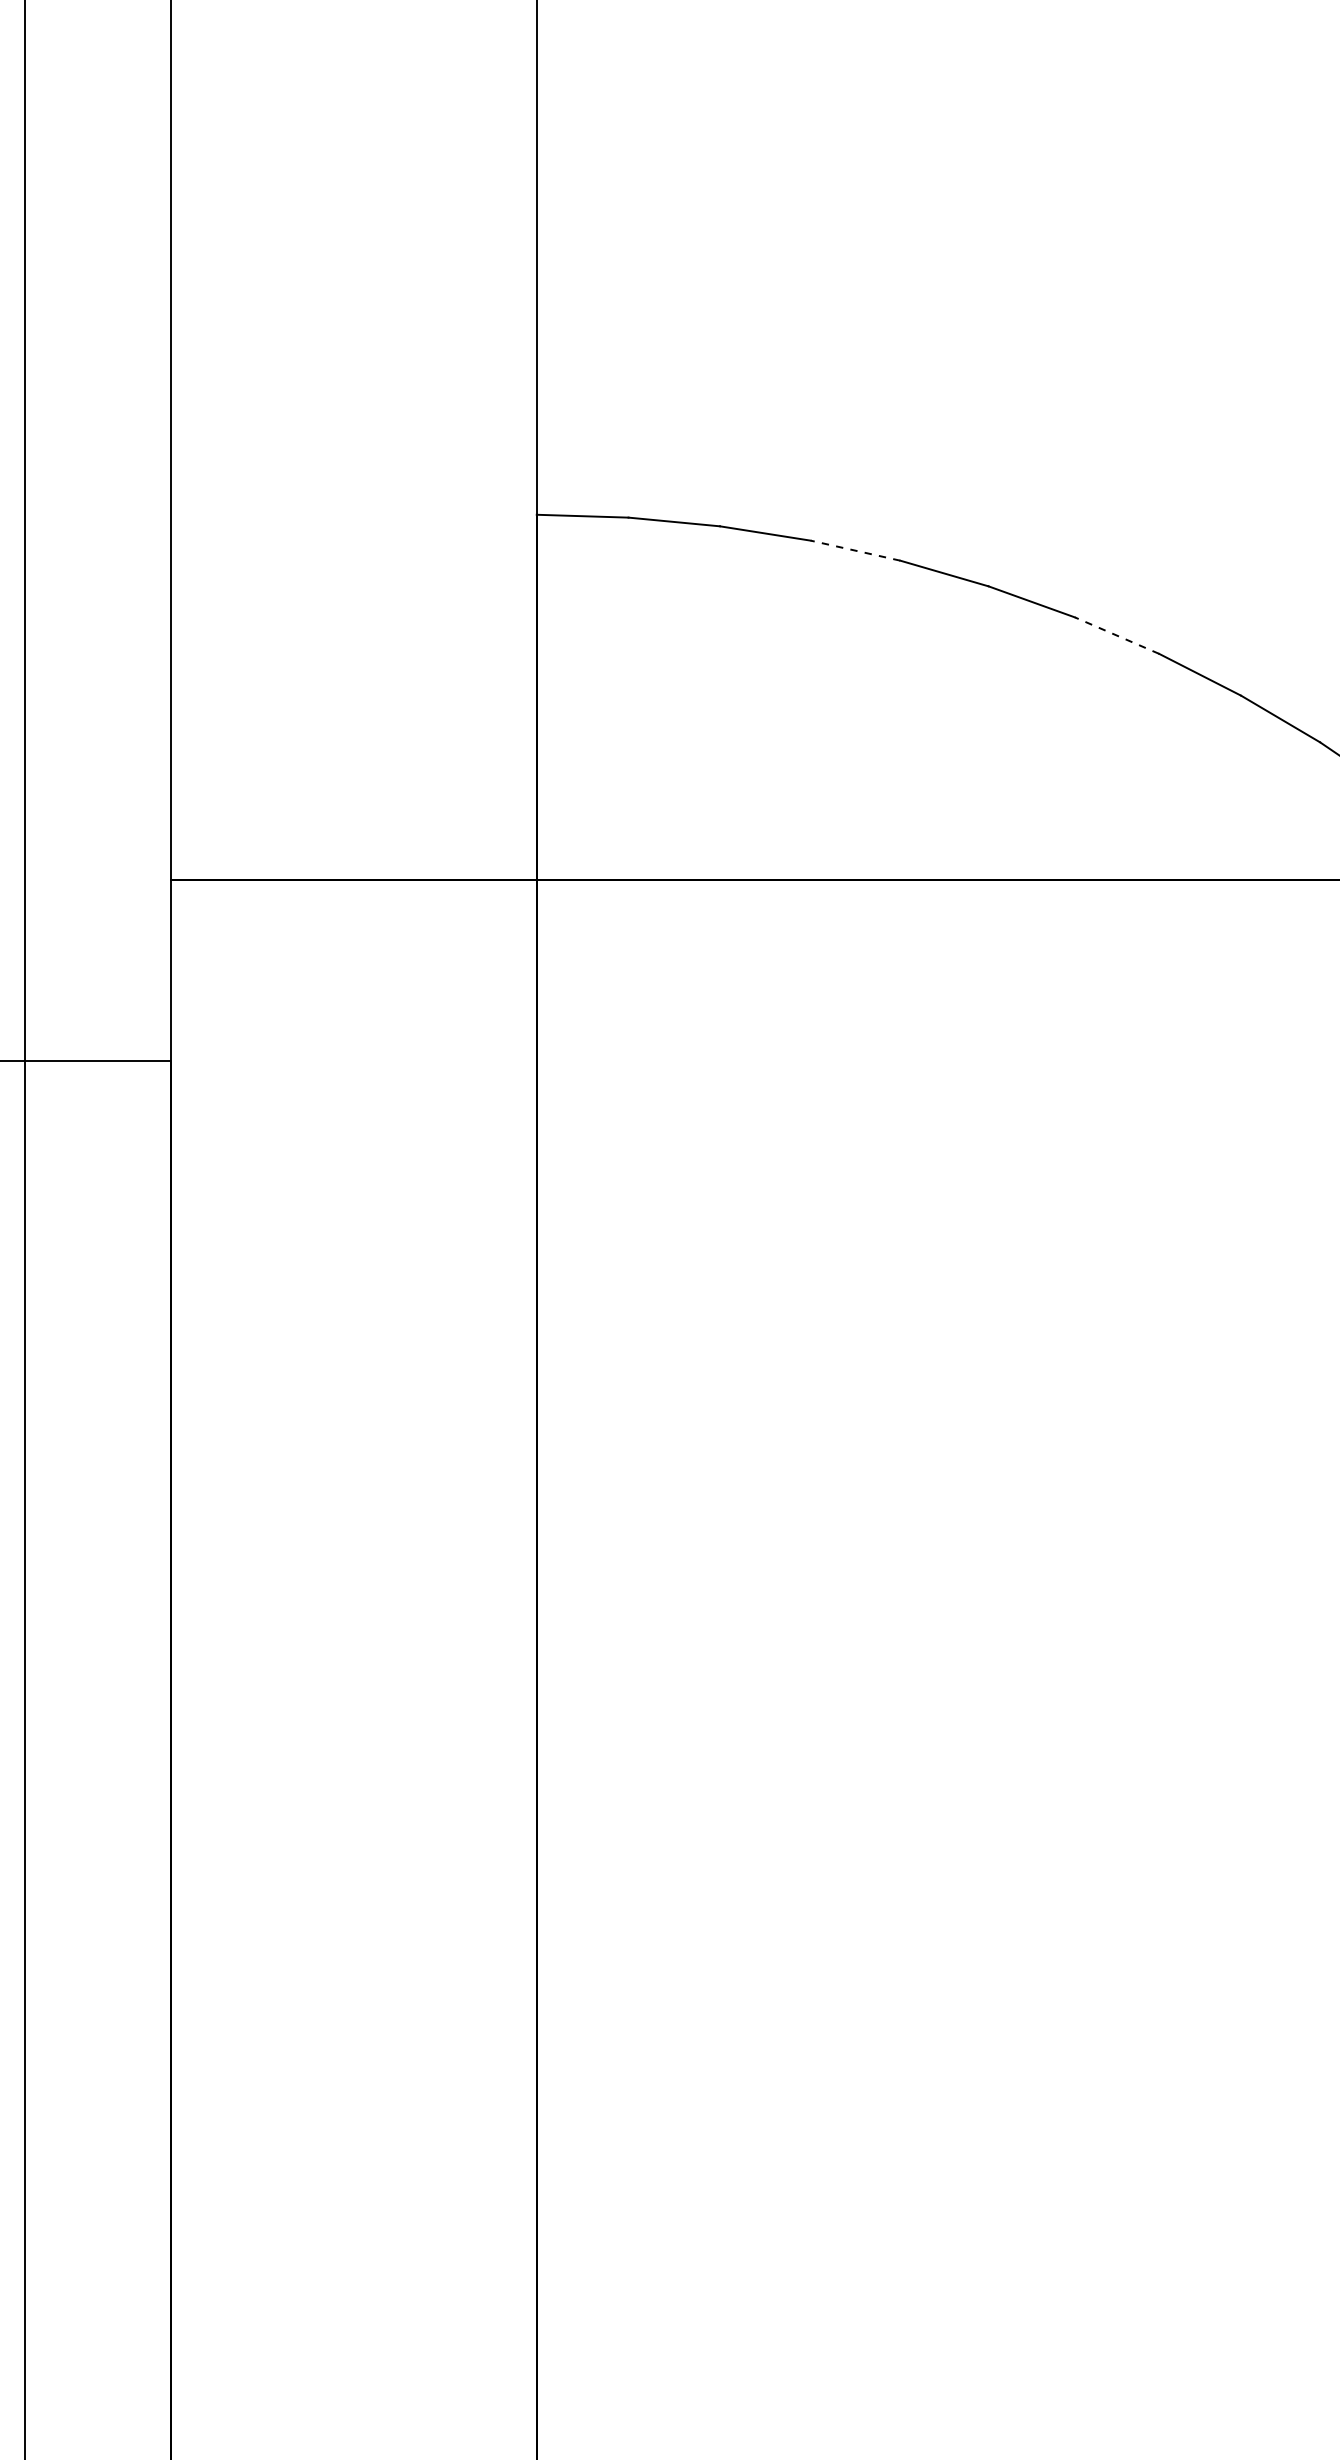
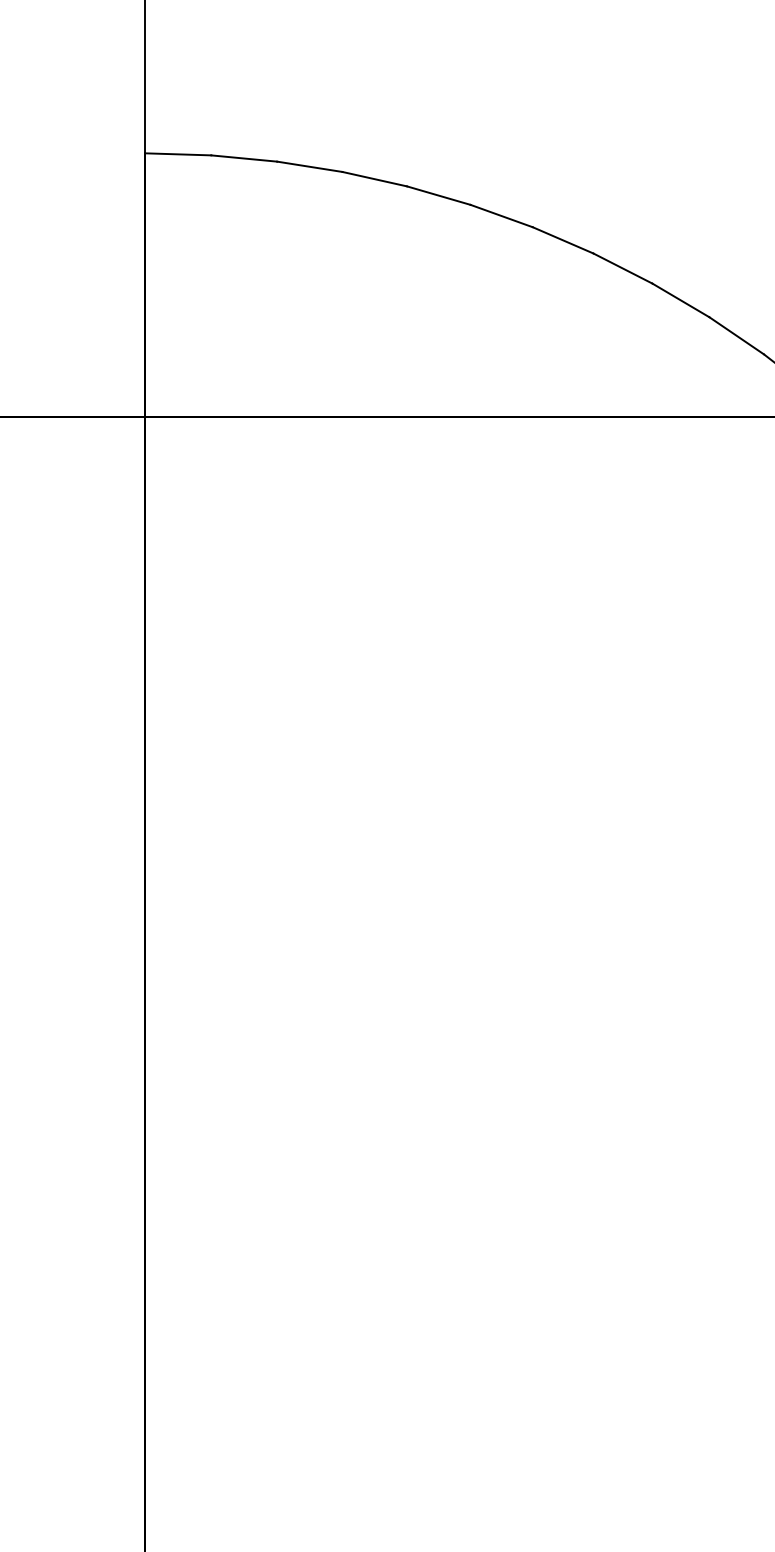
line: (855, 550) -> (374, 179), dashed -> solid
line: (1117, 635) -> (563, 240), dashed -> solid

